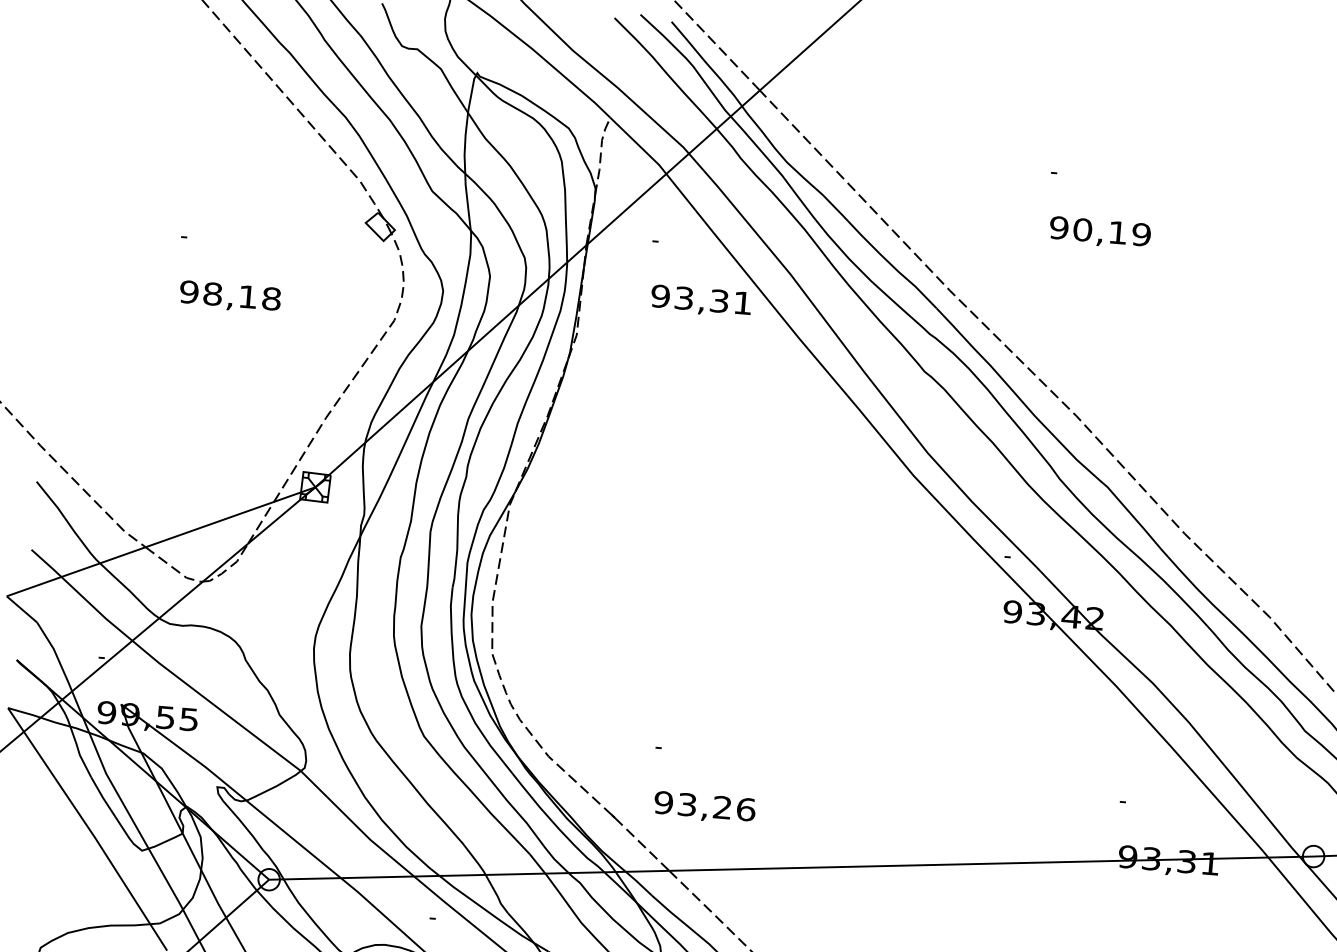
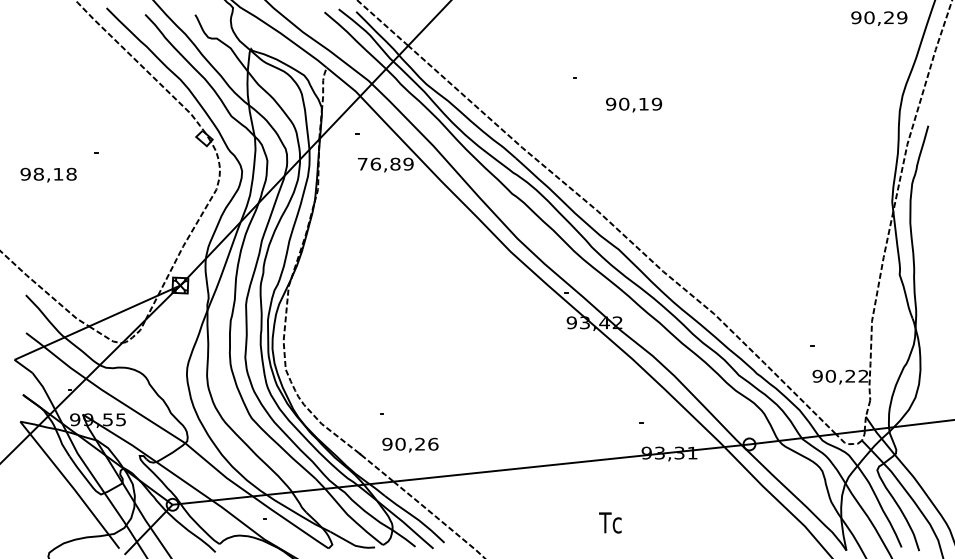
text: (1101, 231) -> (634, 104), moved
text: (230, 295) -> (48, 174), moved
text: (701, 298) -> (385, 163), 93,31 -> 76,89
text: (687, 805) -> (400, 444), 93,26 -> 90,26

